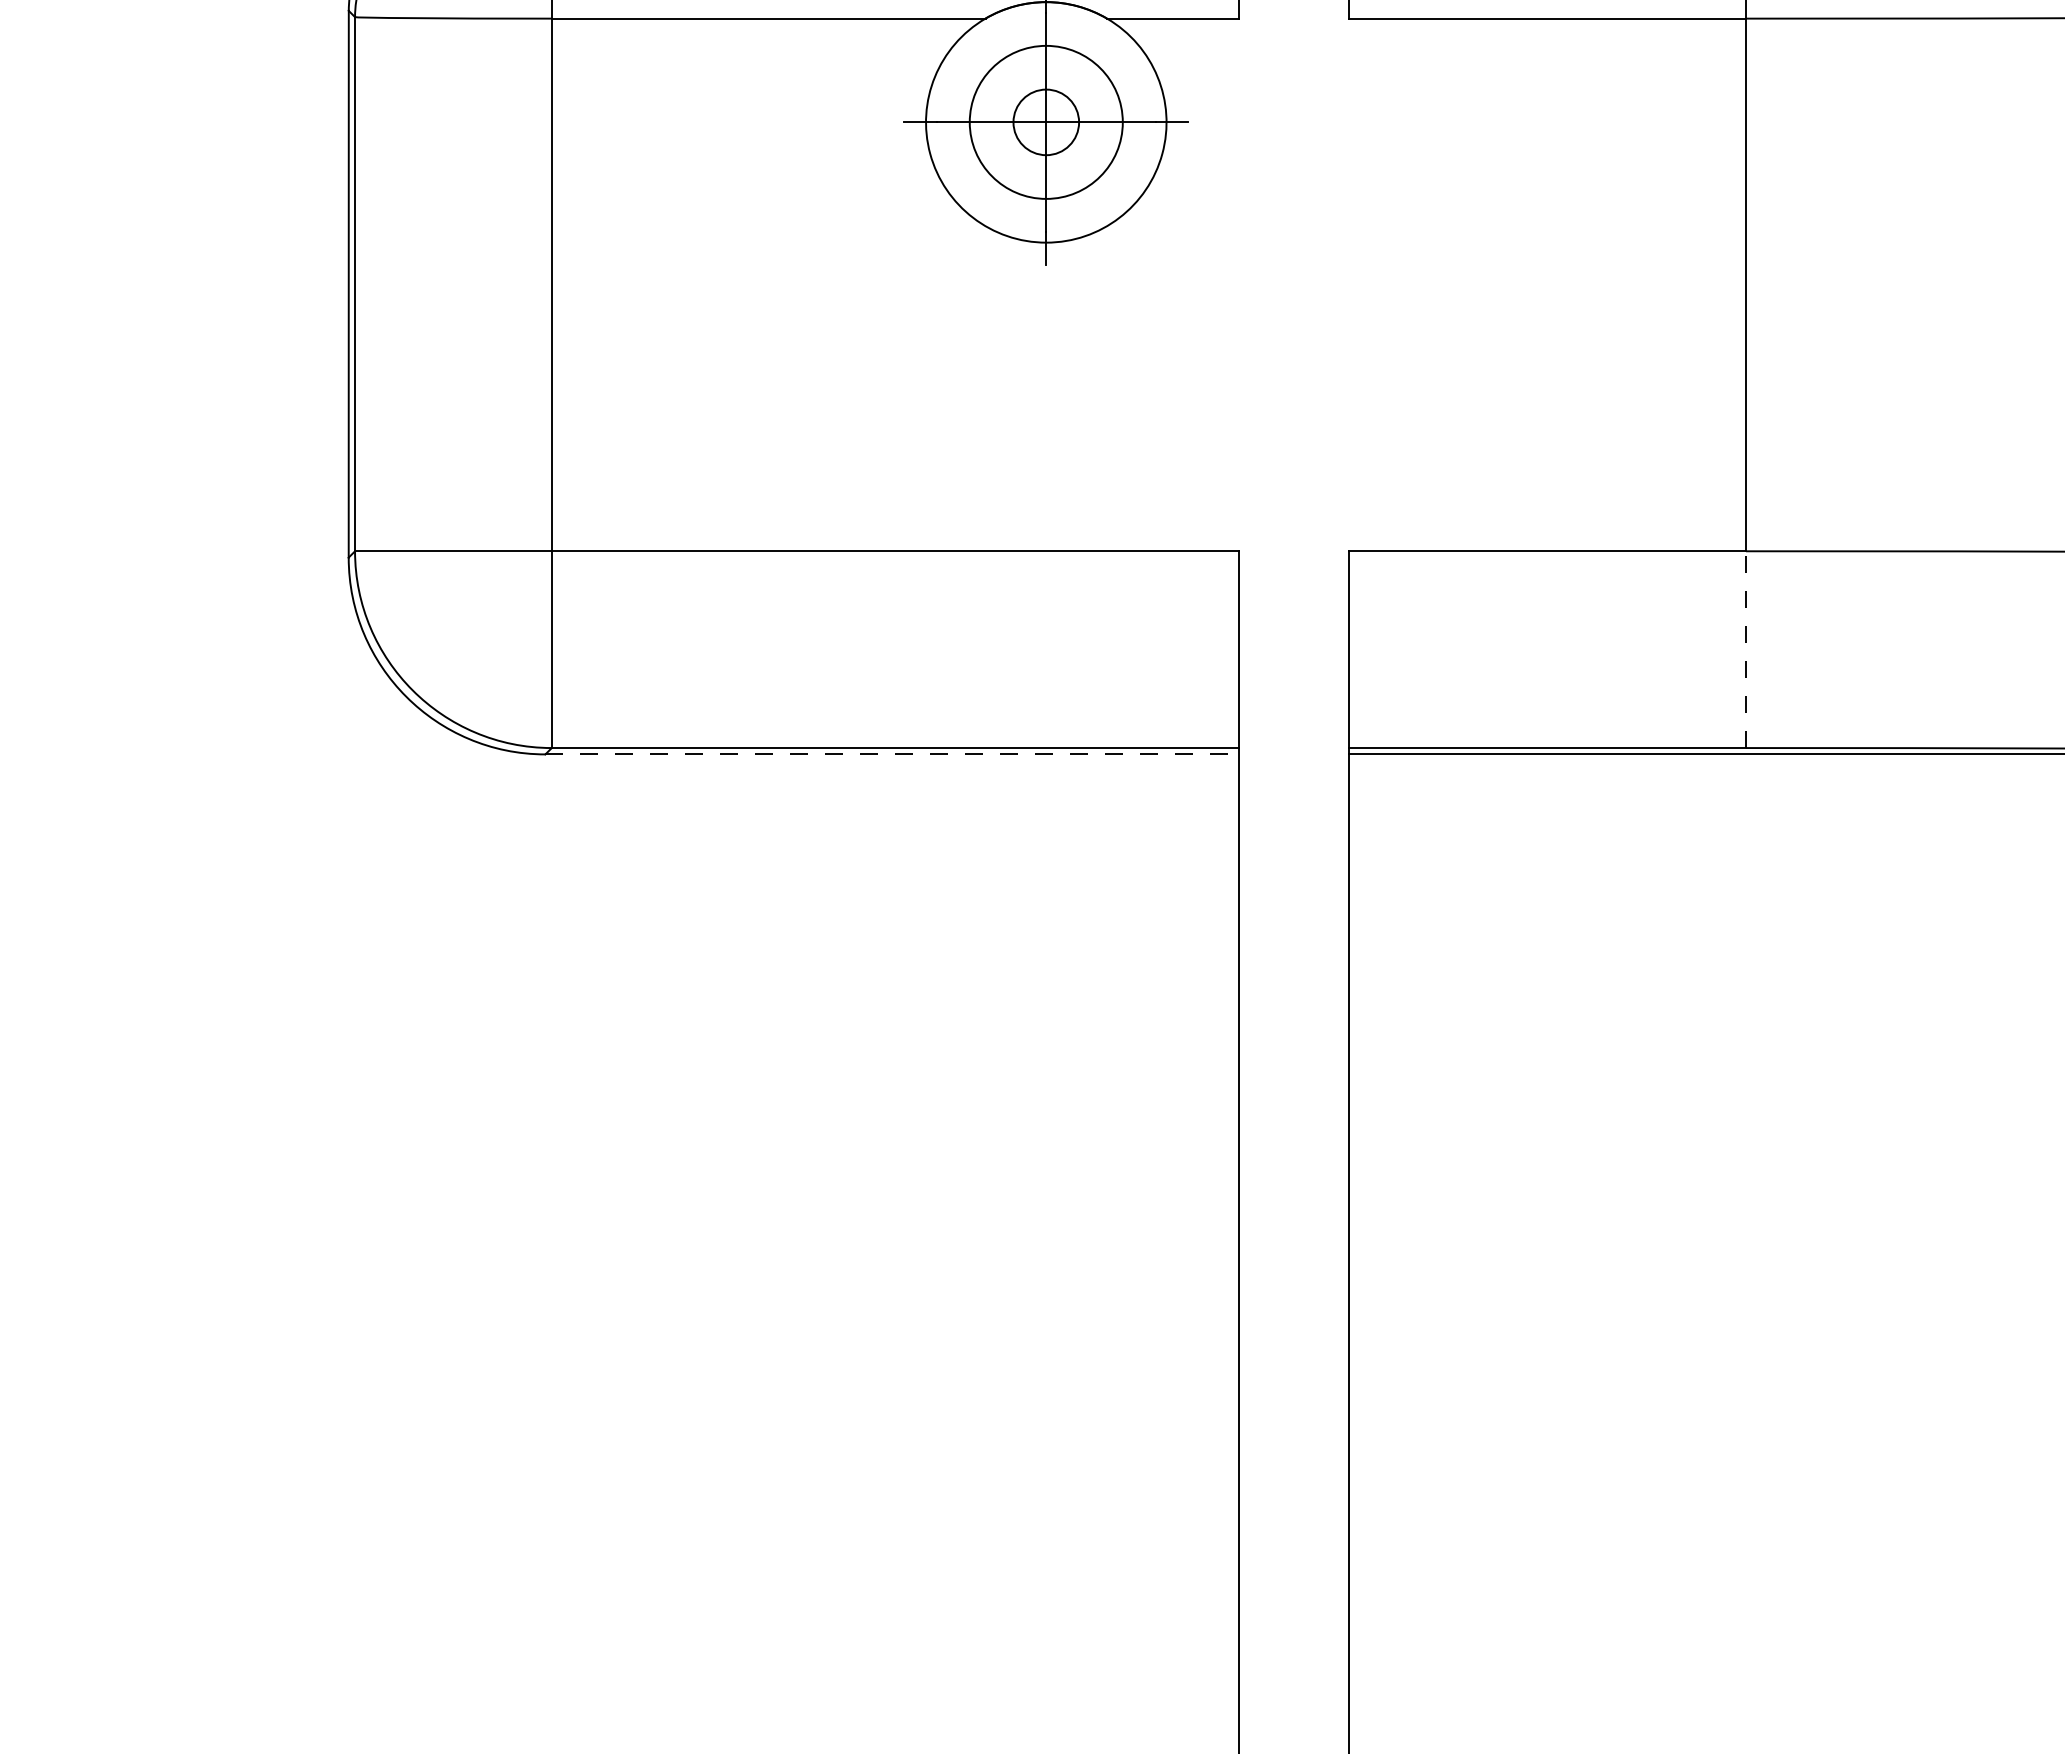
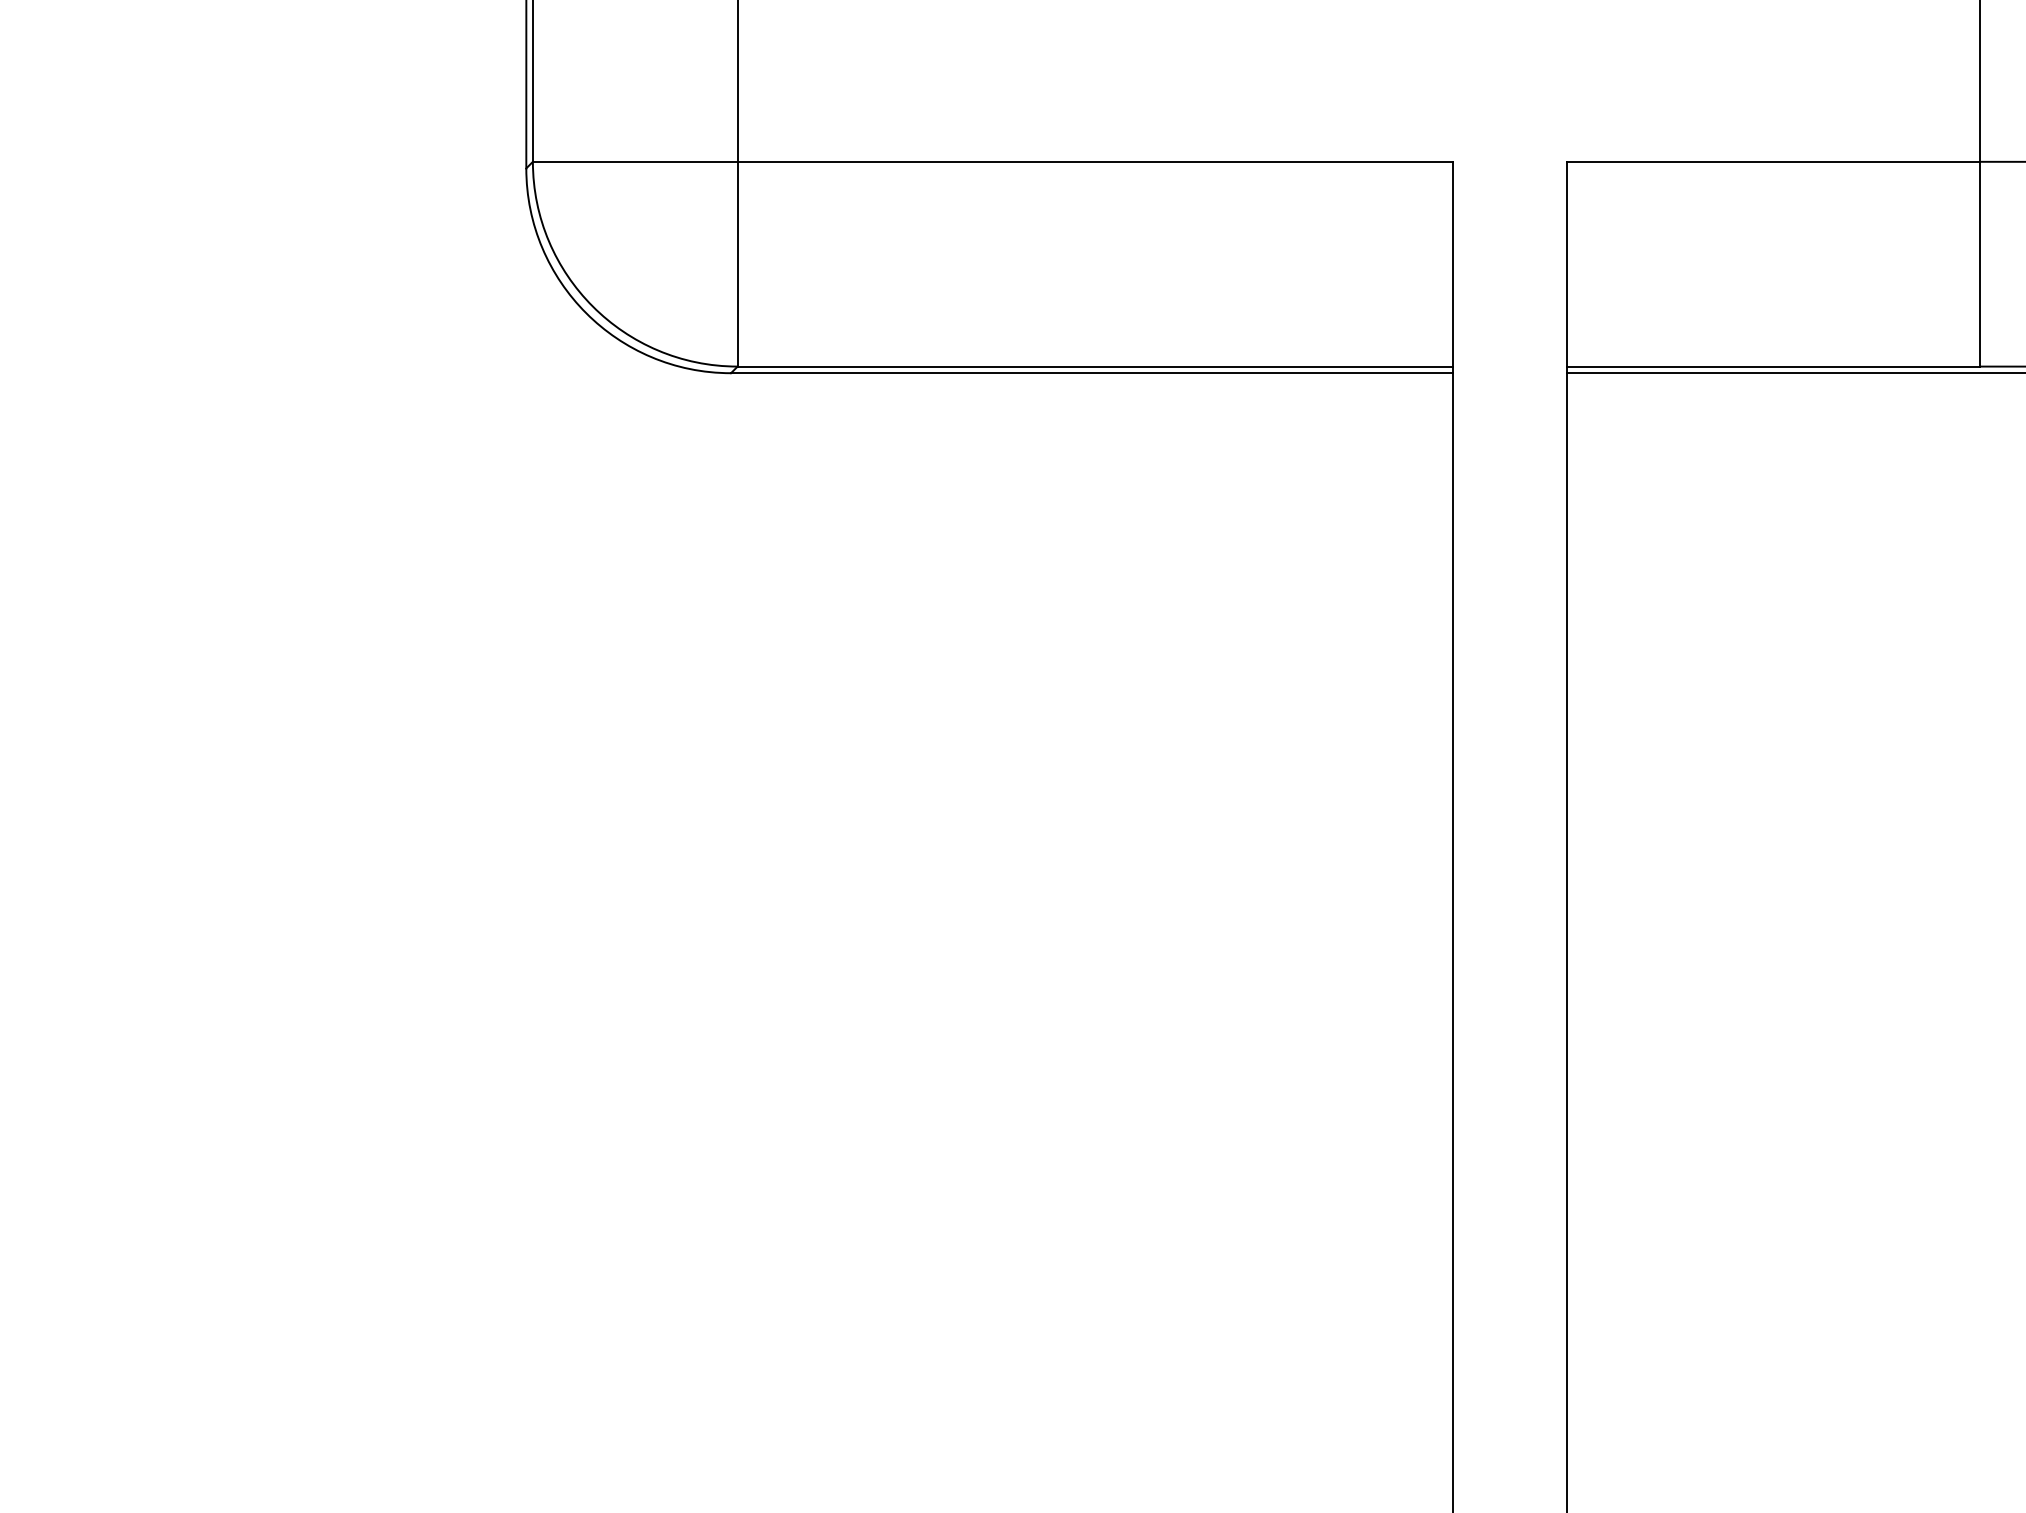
line: (1745, 649) -> (1979, 264), dashed -> solid
line: (892, 754) -> (1092, 373), dashed -> solid

